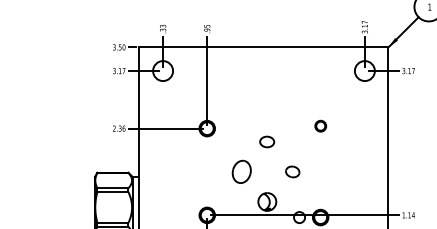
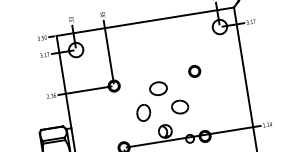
part: (320, 125) -> (194, 70), size x1.43
part: (266, 141) -> (157, 88), size x1.67
part: (292, 171) -> (179, 106), size x1.67

